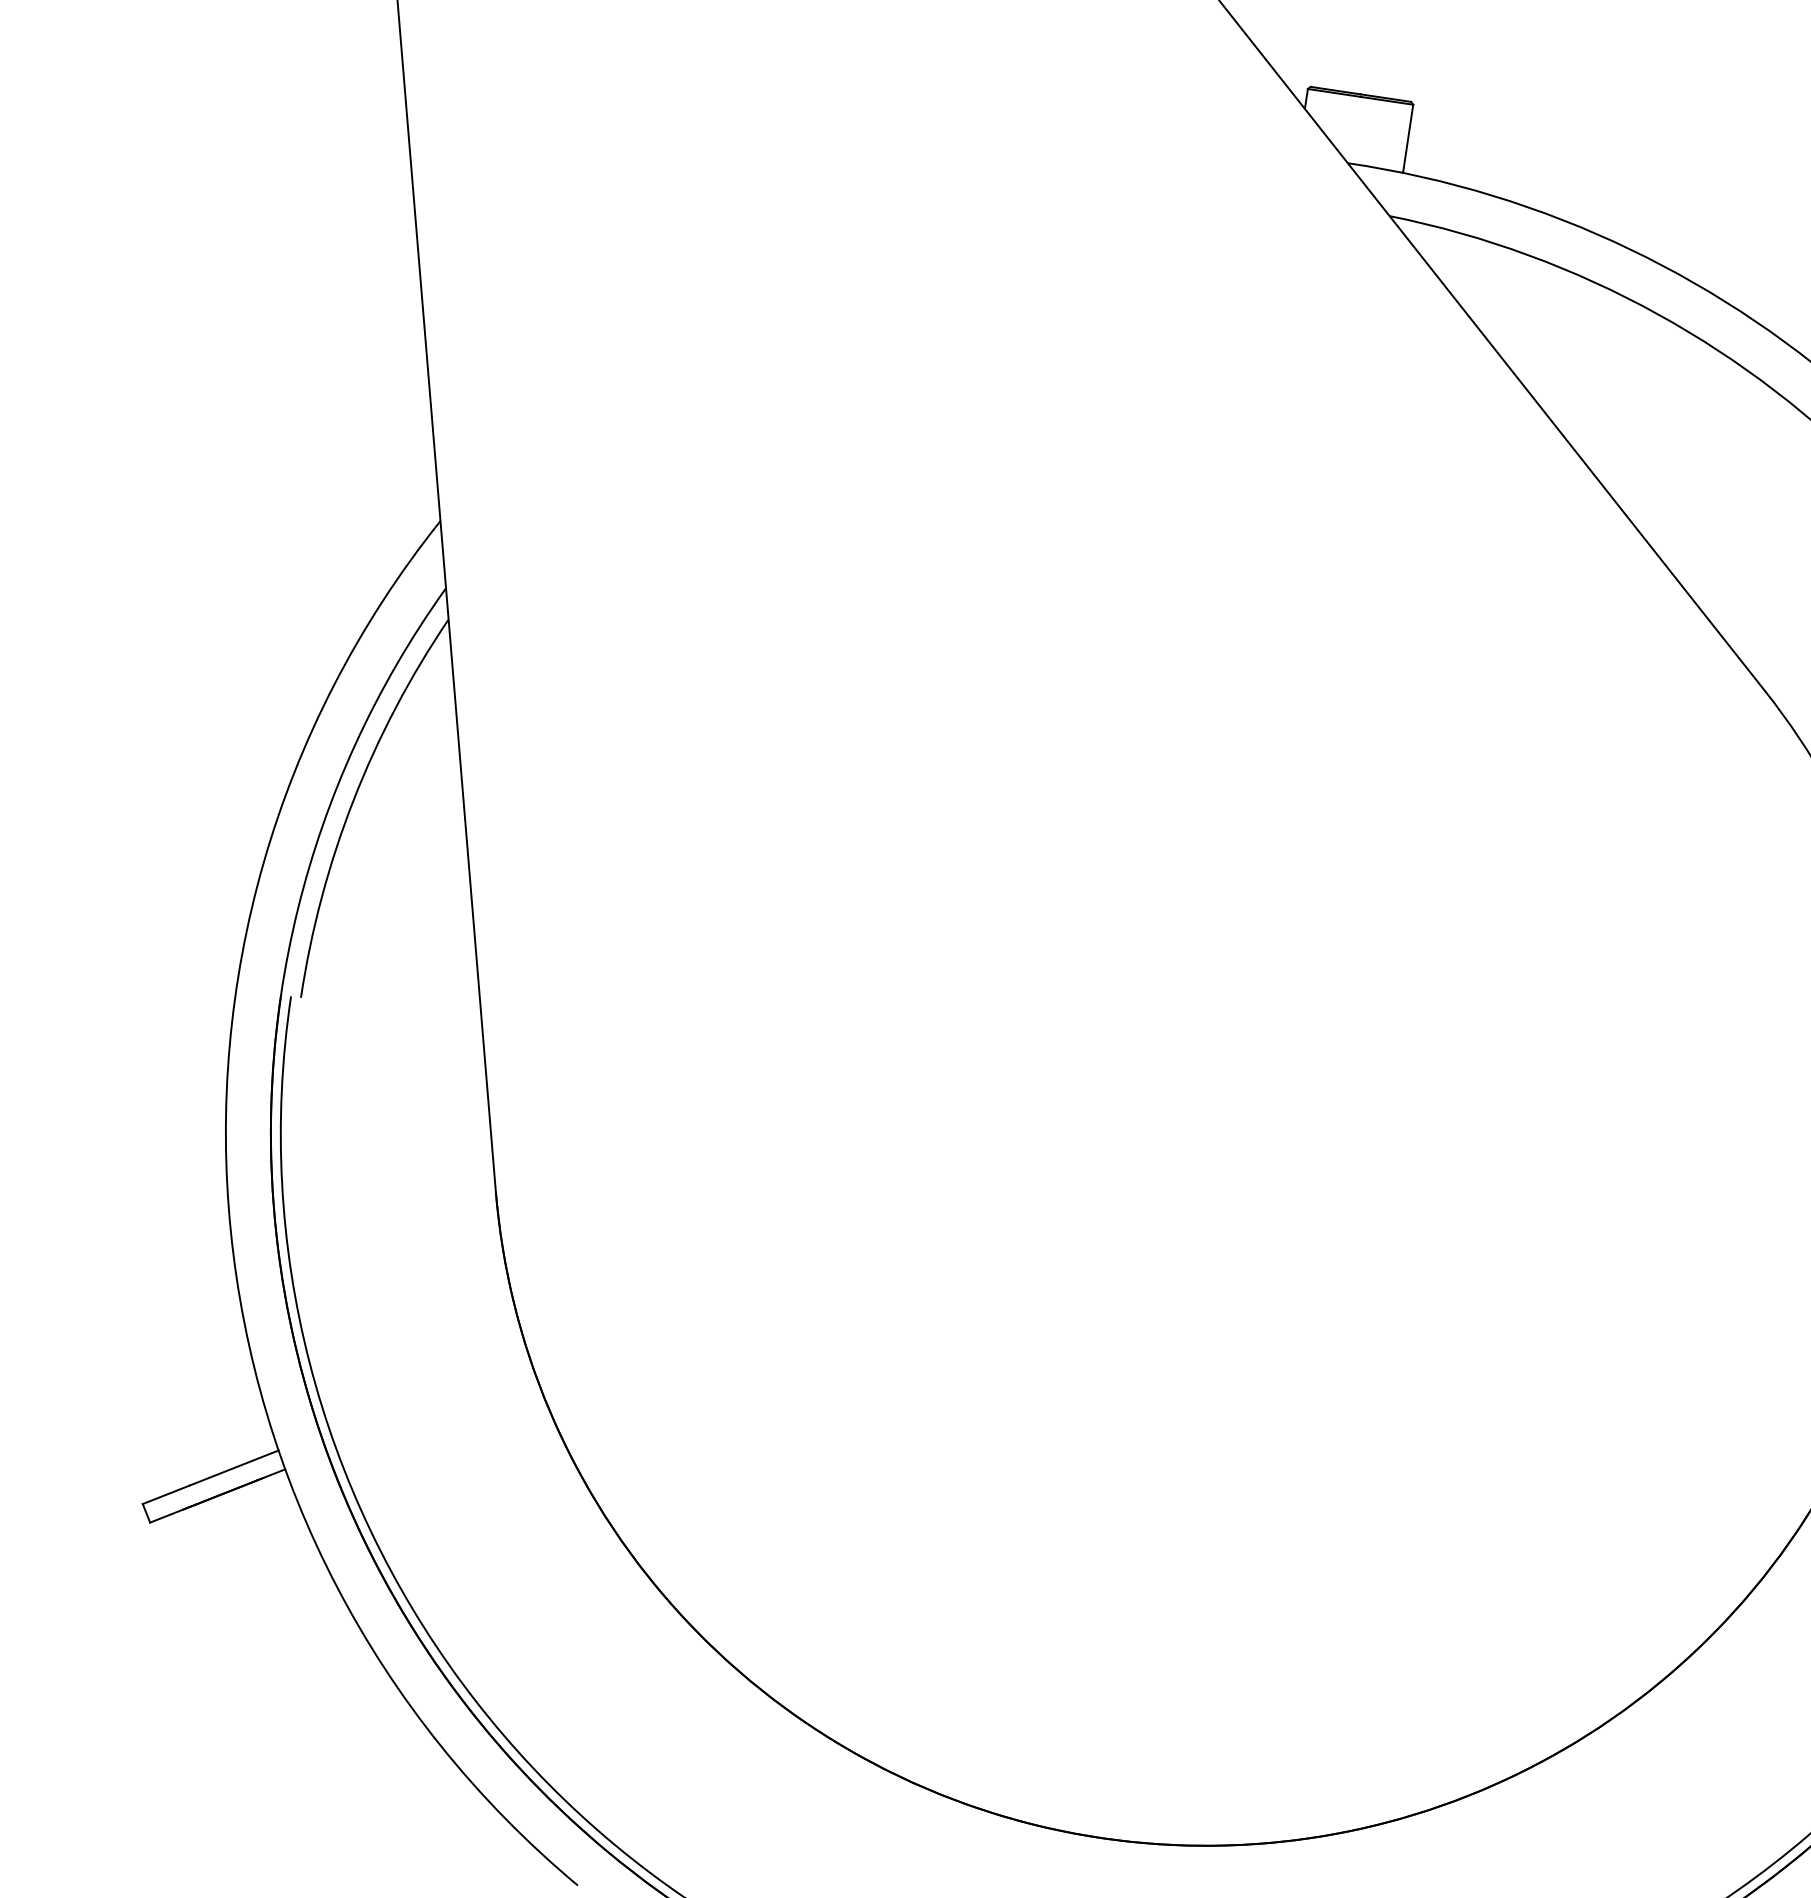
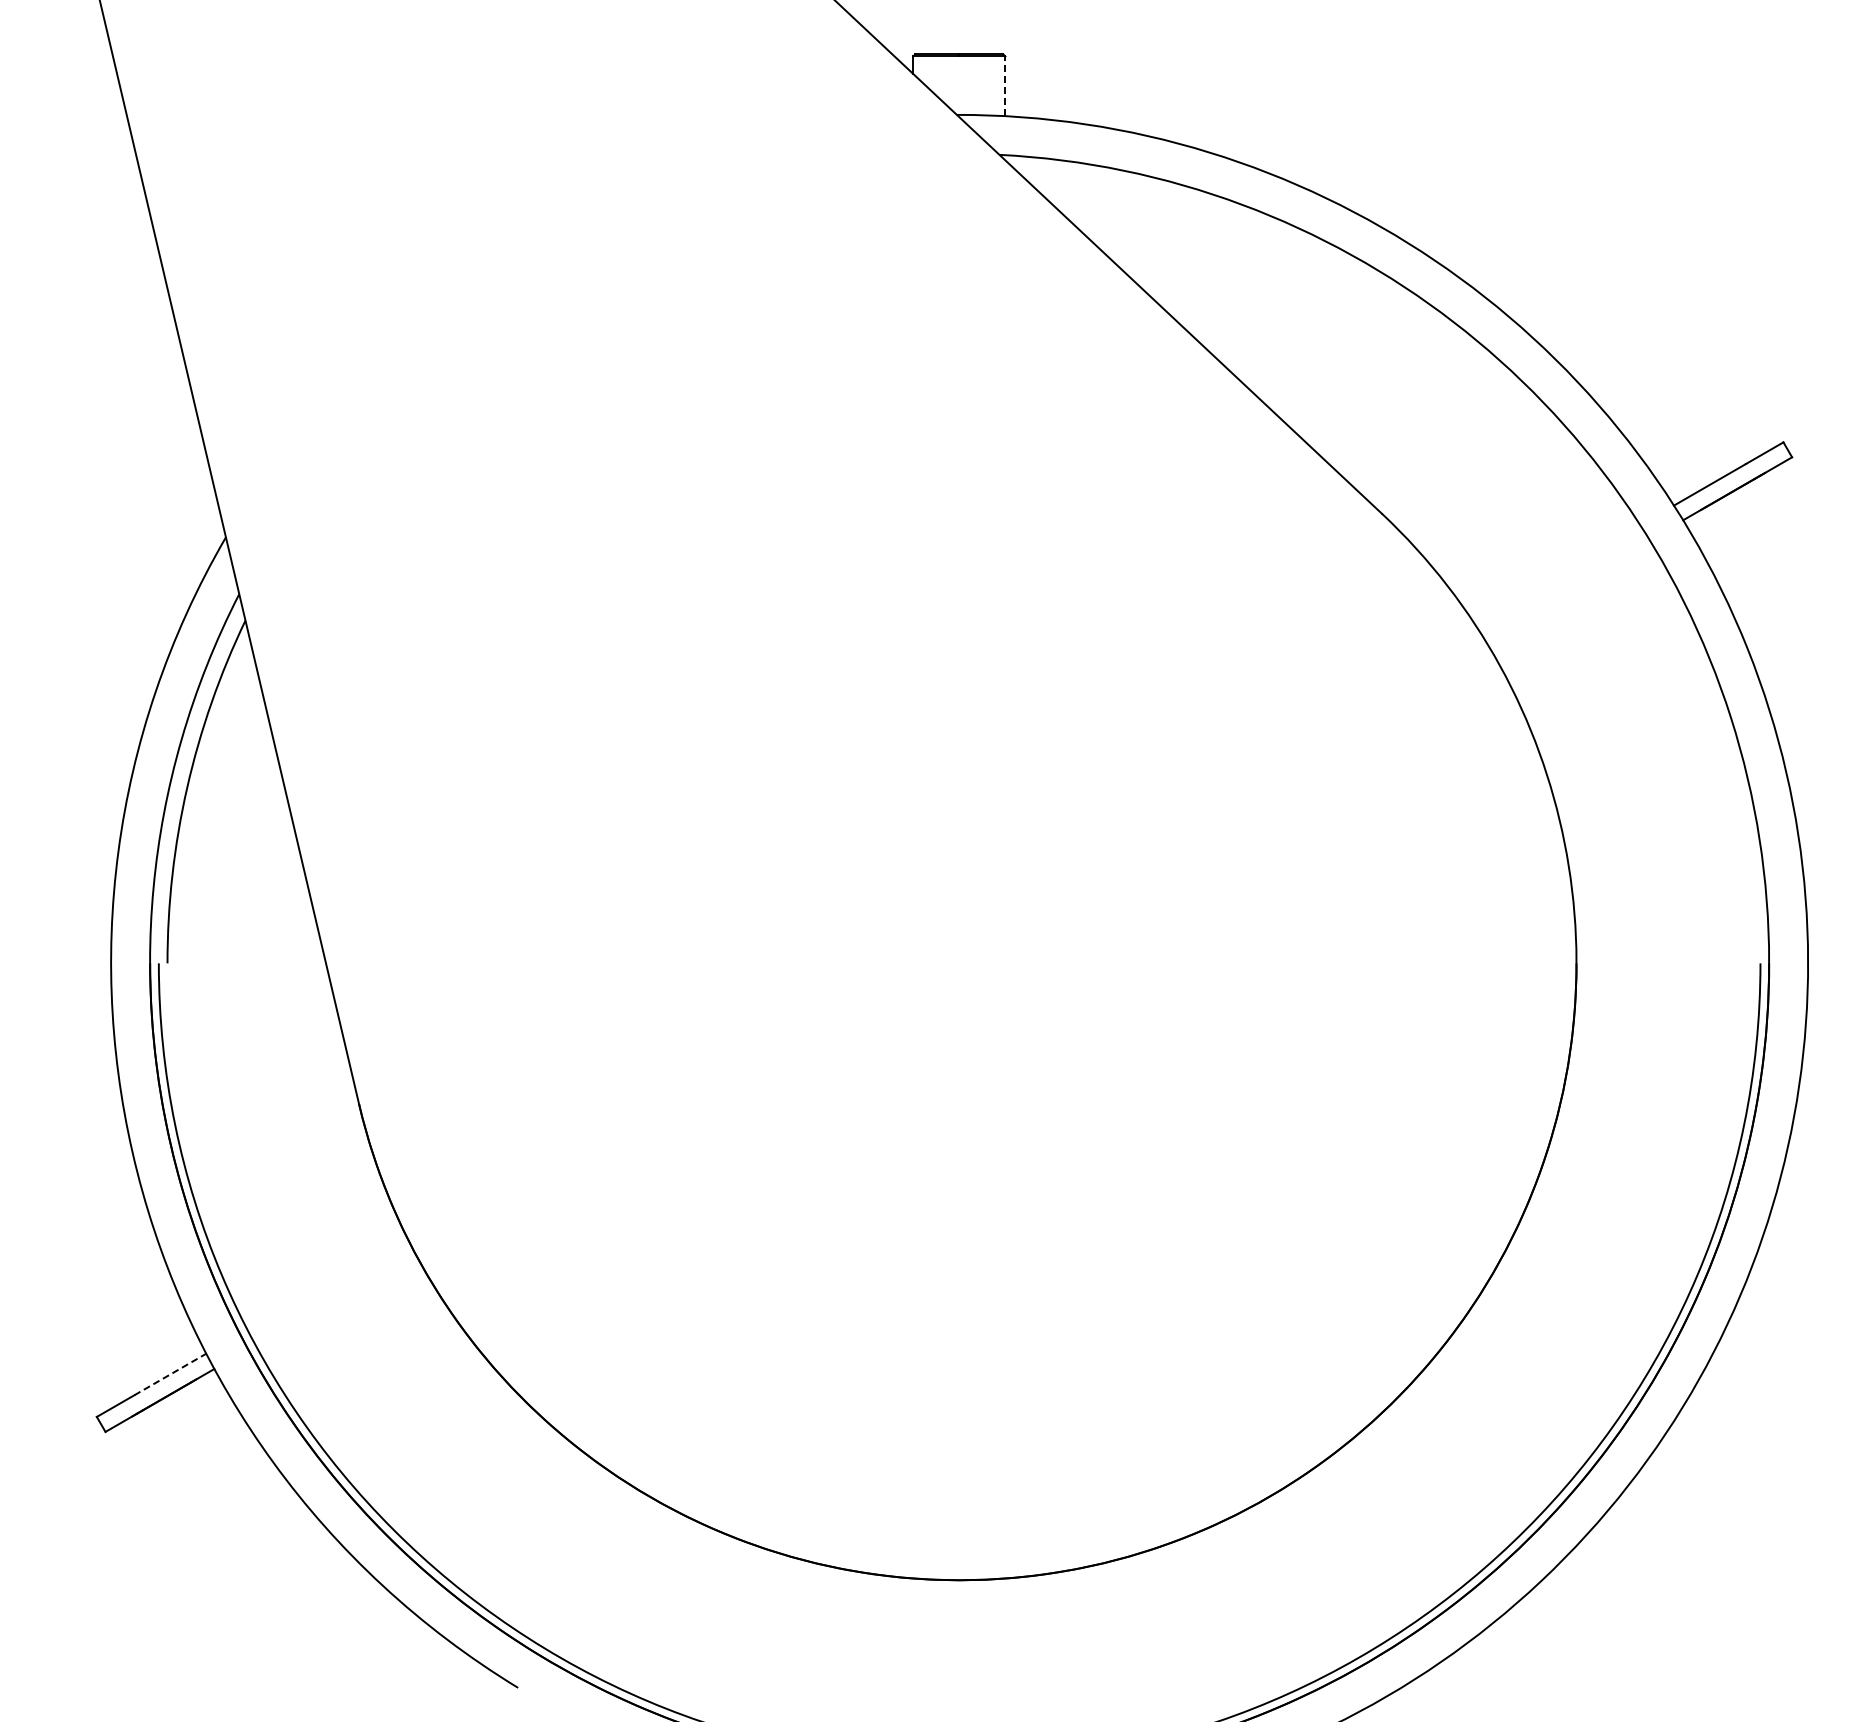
line: (1408, 139) -> (1005, 86), solid -> dashed
line: (234, 1468) -> (170, 1374), solid -> dashed

